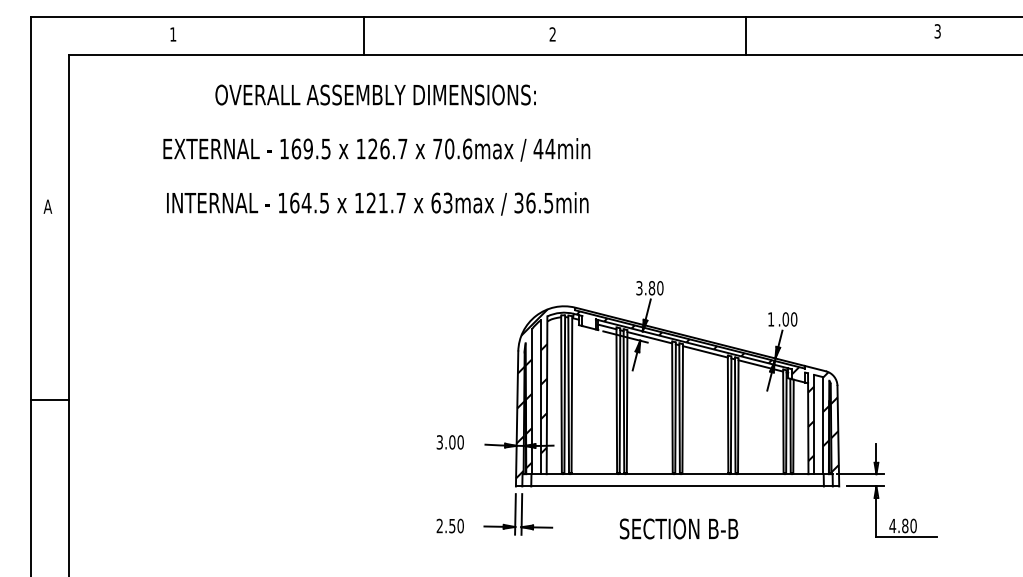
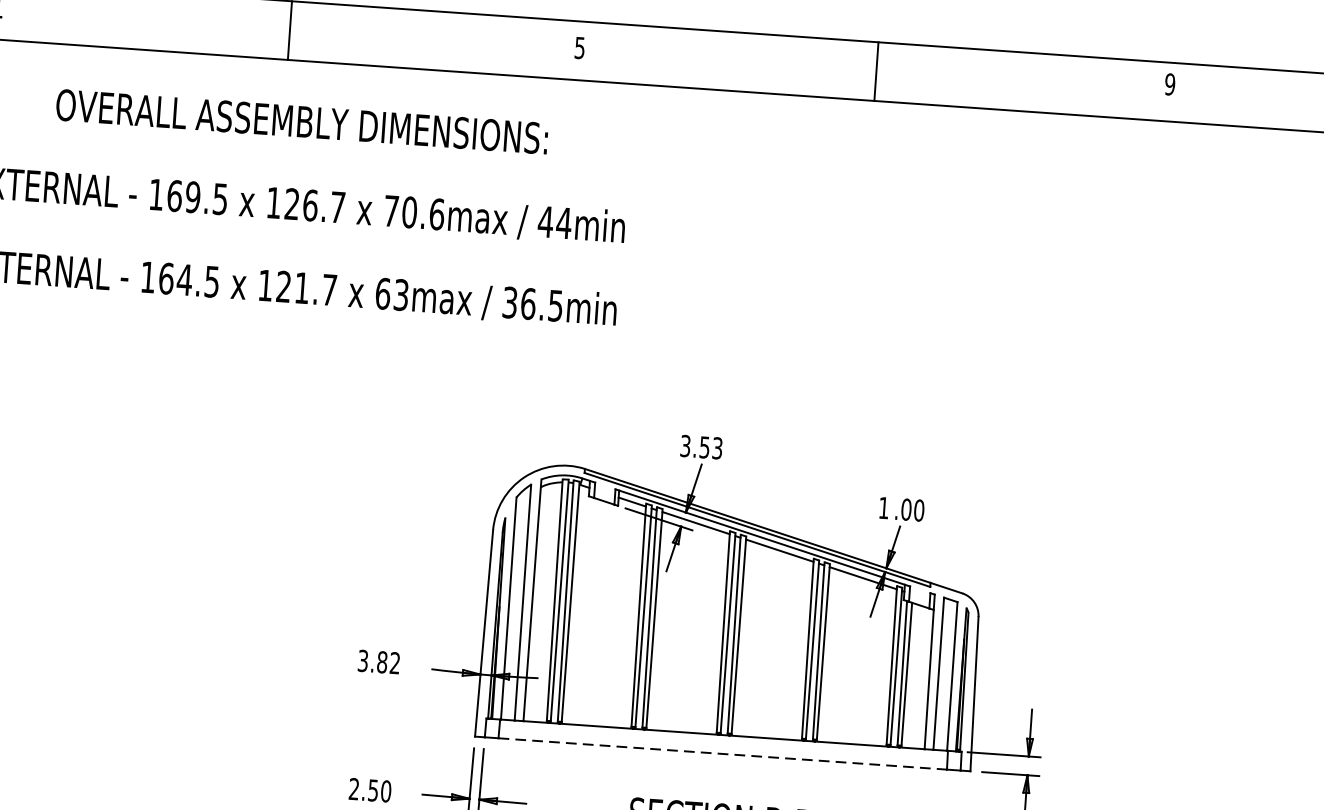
text: (937, 31) -> (1169, 84), 3 -> 9
text: (552, 34) -> (579, 48), 2 -> 5
text: (655, 288) -> (710, 448), 3.80 -> 3.53
hatch: (677, 393) -> (732, 611), removed
text: (456, 442) -> (388, 662), 3.00 -> 3.82
line: (678, 486) -> (724, 754), solid -> dashed

